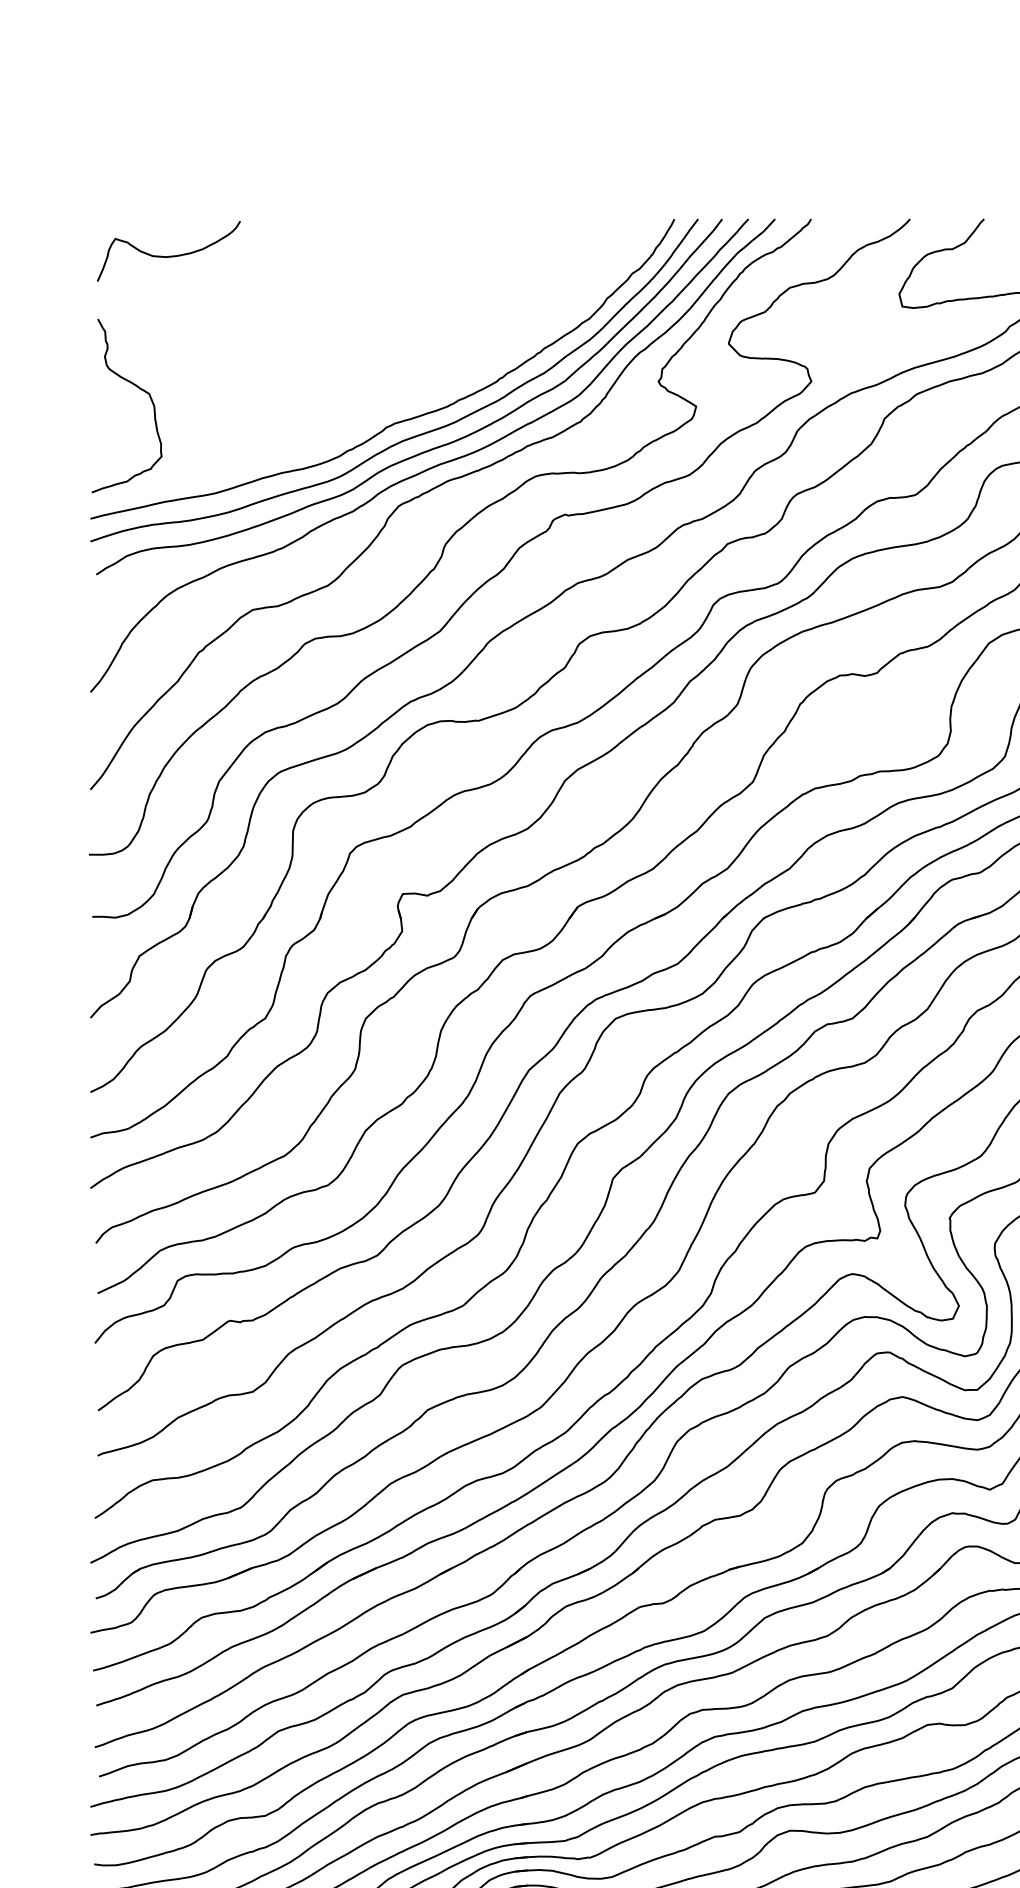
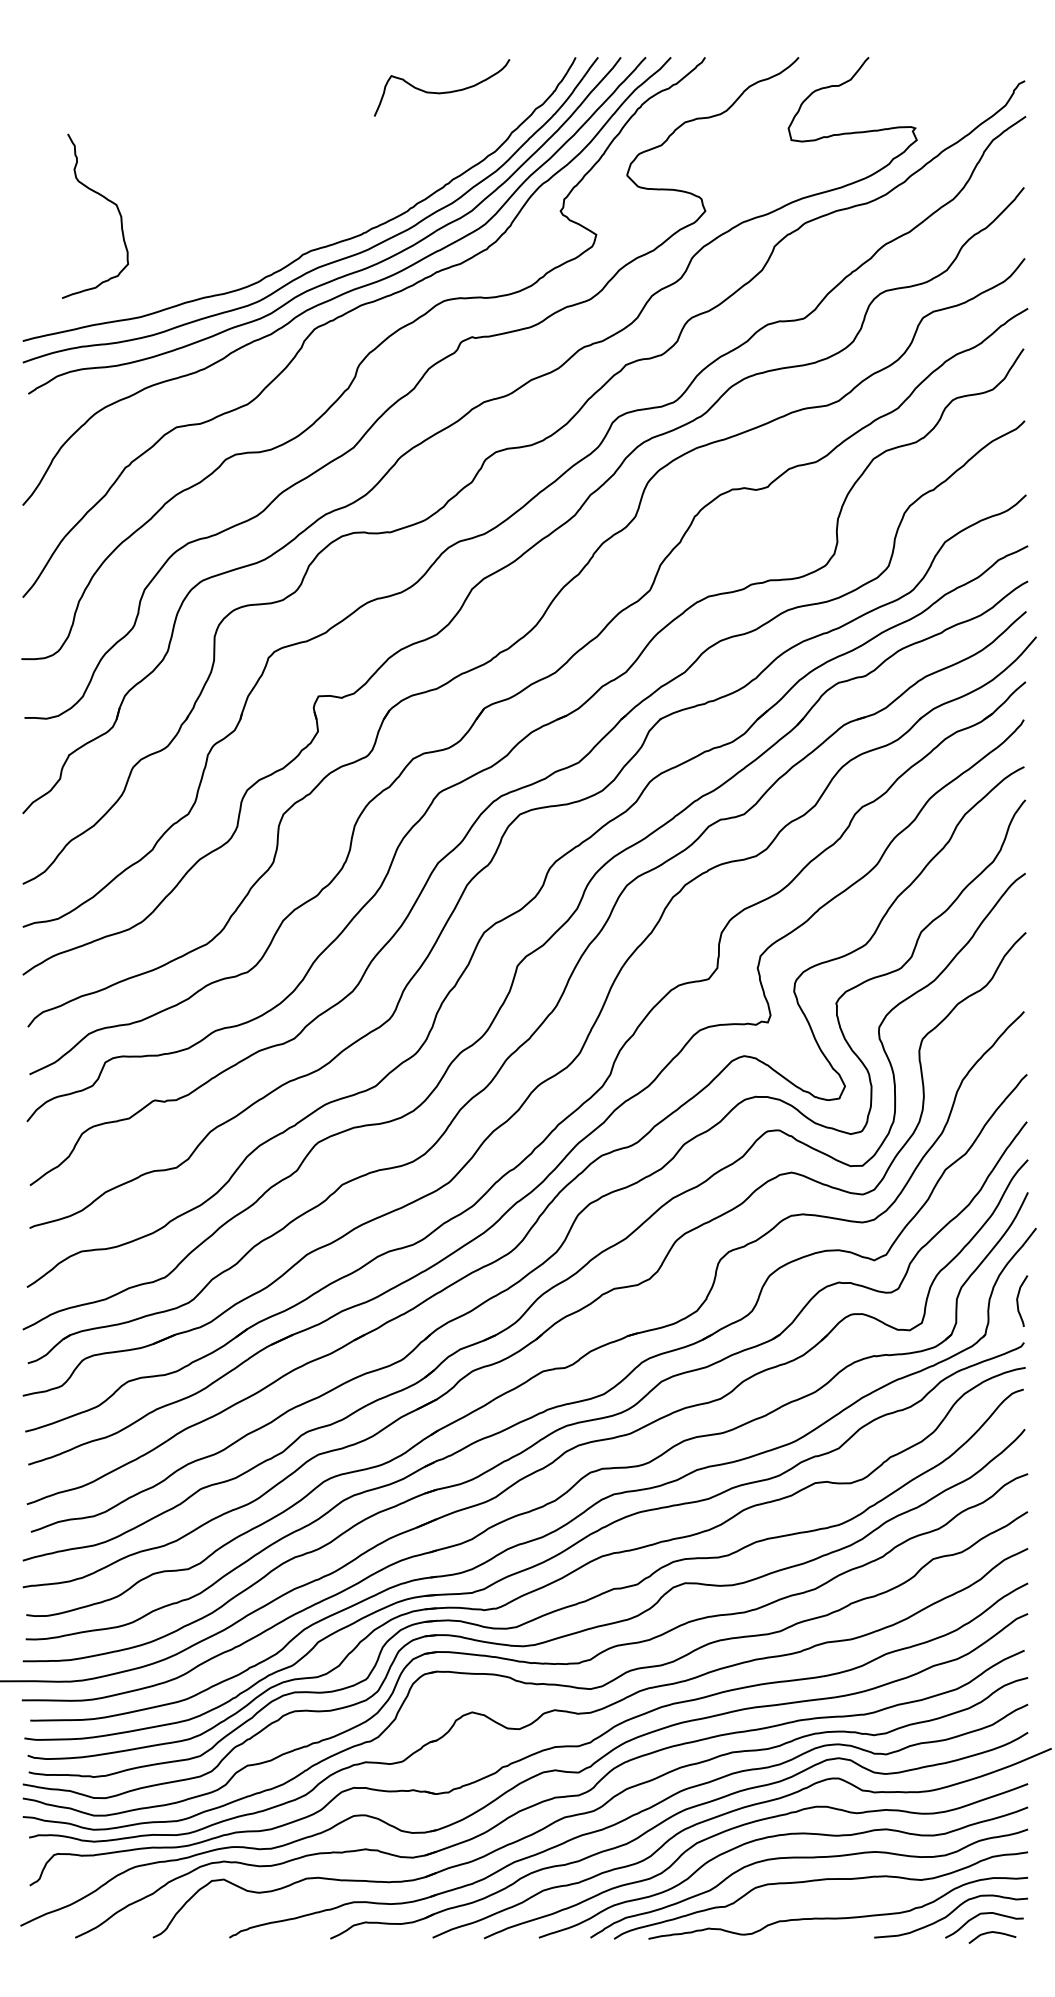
curve: (171, 255) -> (444, 91), moved
curve: (137, 388) -> (105, 199), moved

